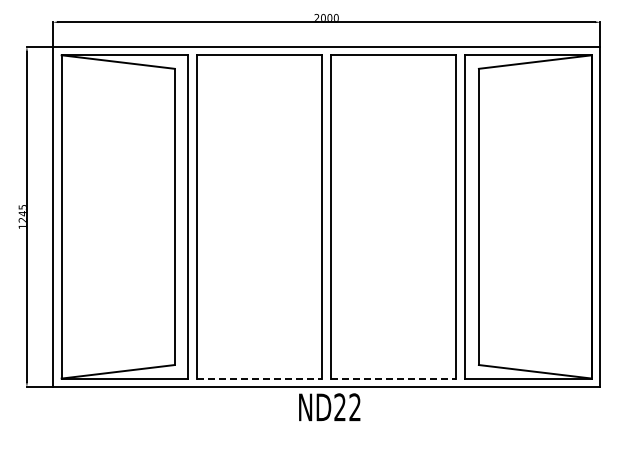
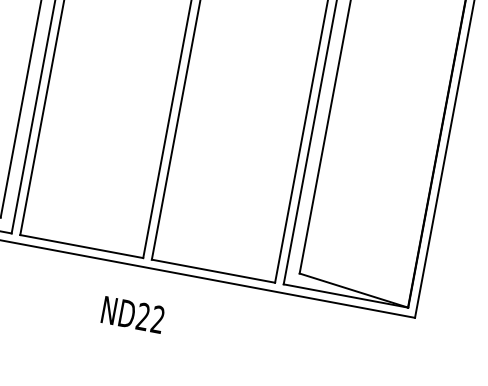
line: (259, 378) -> (81, 246), dashed -> solid
line: (393, 378) -> (213, 271), dashed -> solid
text: (329, 406) -> (132, 314), moved

